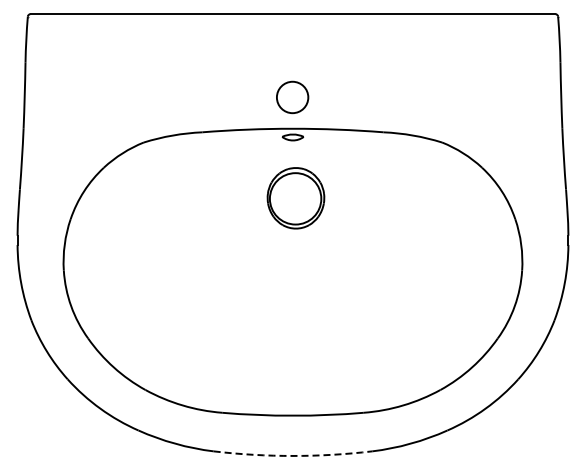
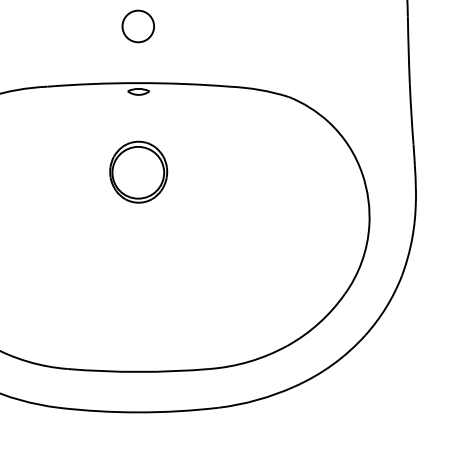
circle: (292, 97) -> (138, 26), moved
part: (295, 198) -> (138, 172), moved
arc: (292, 455) -> (138, 411), dashed -> solid

